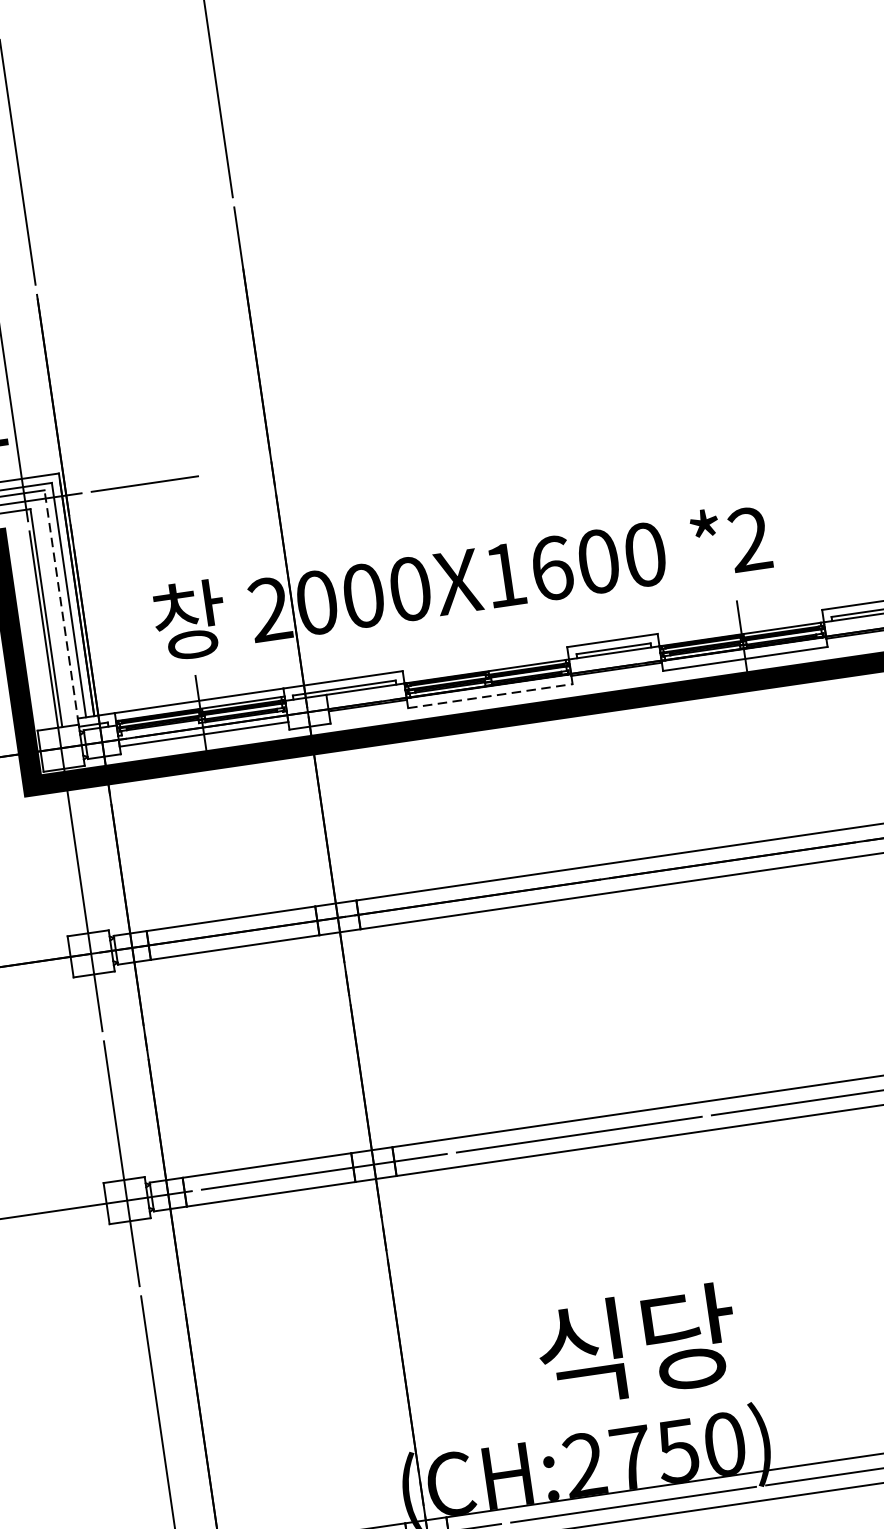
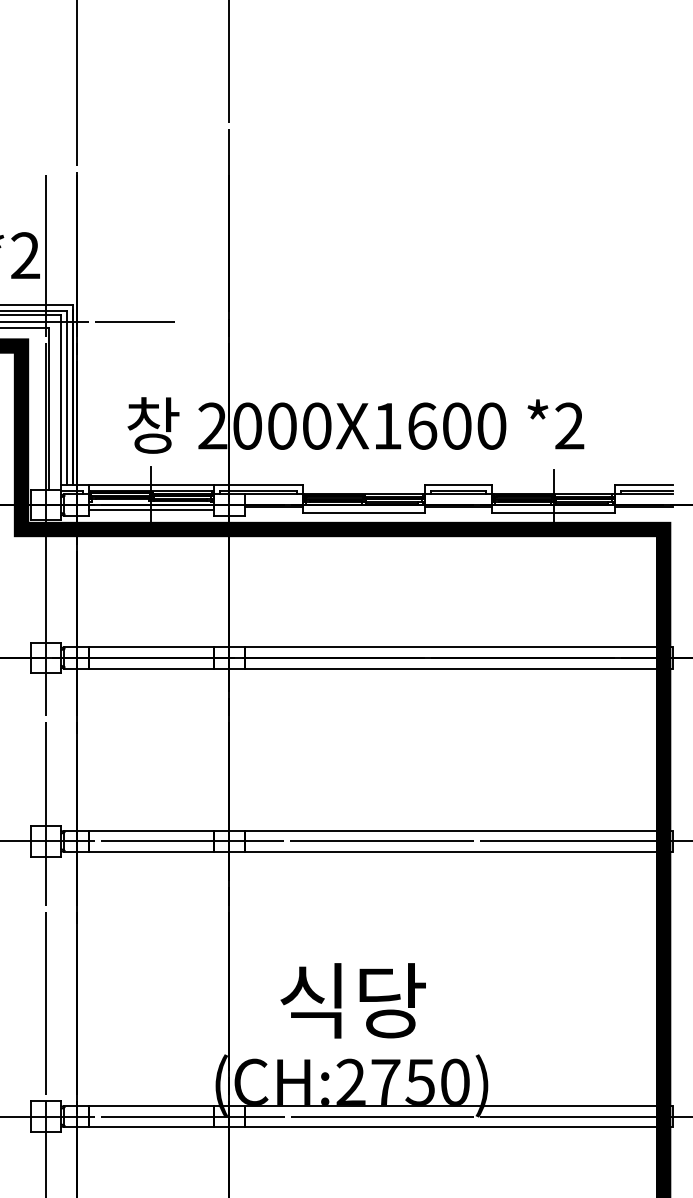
line: (61, 607) -> (61, 402), dashed -> solid
line: (491, 695) -> (364, 512), dashed -> solid
text: (636, 1344) -> (352, 1000), moved

